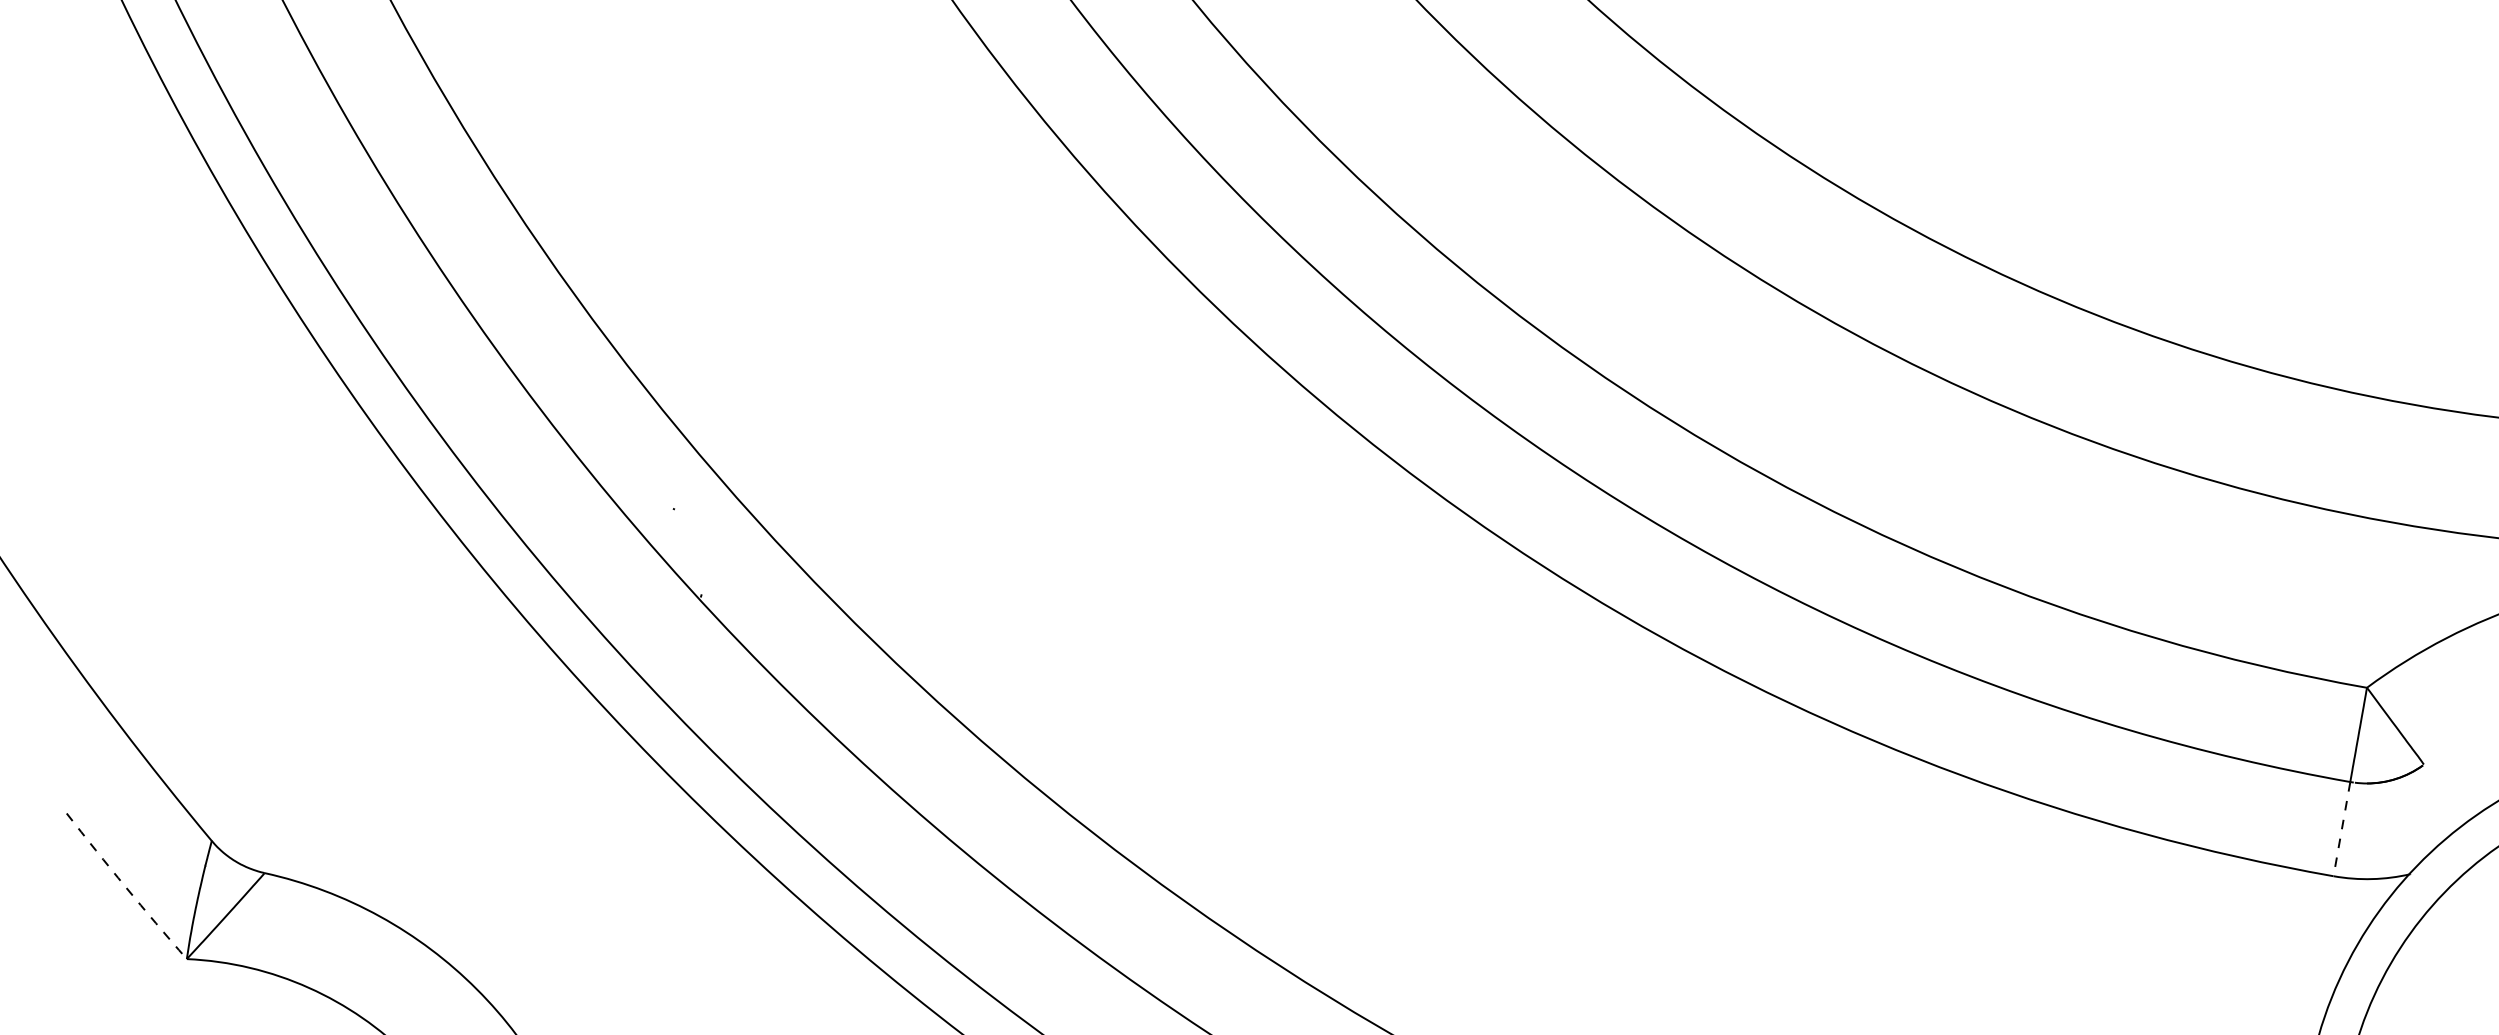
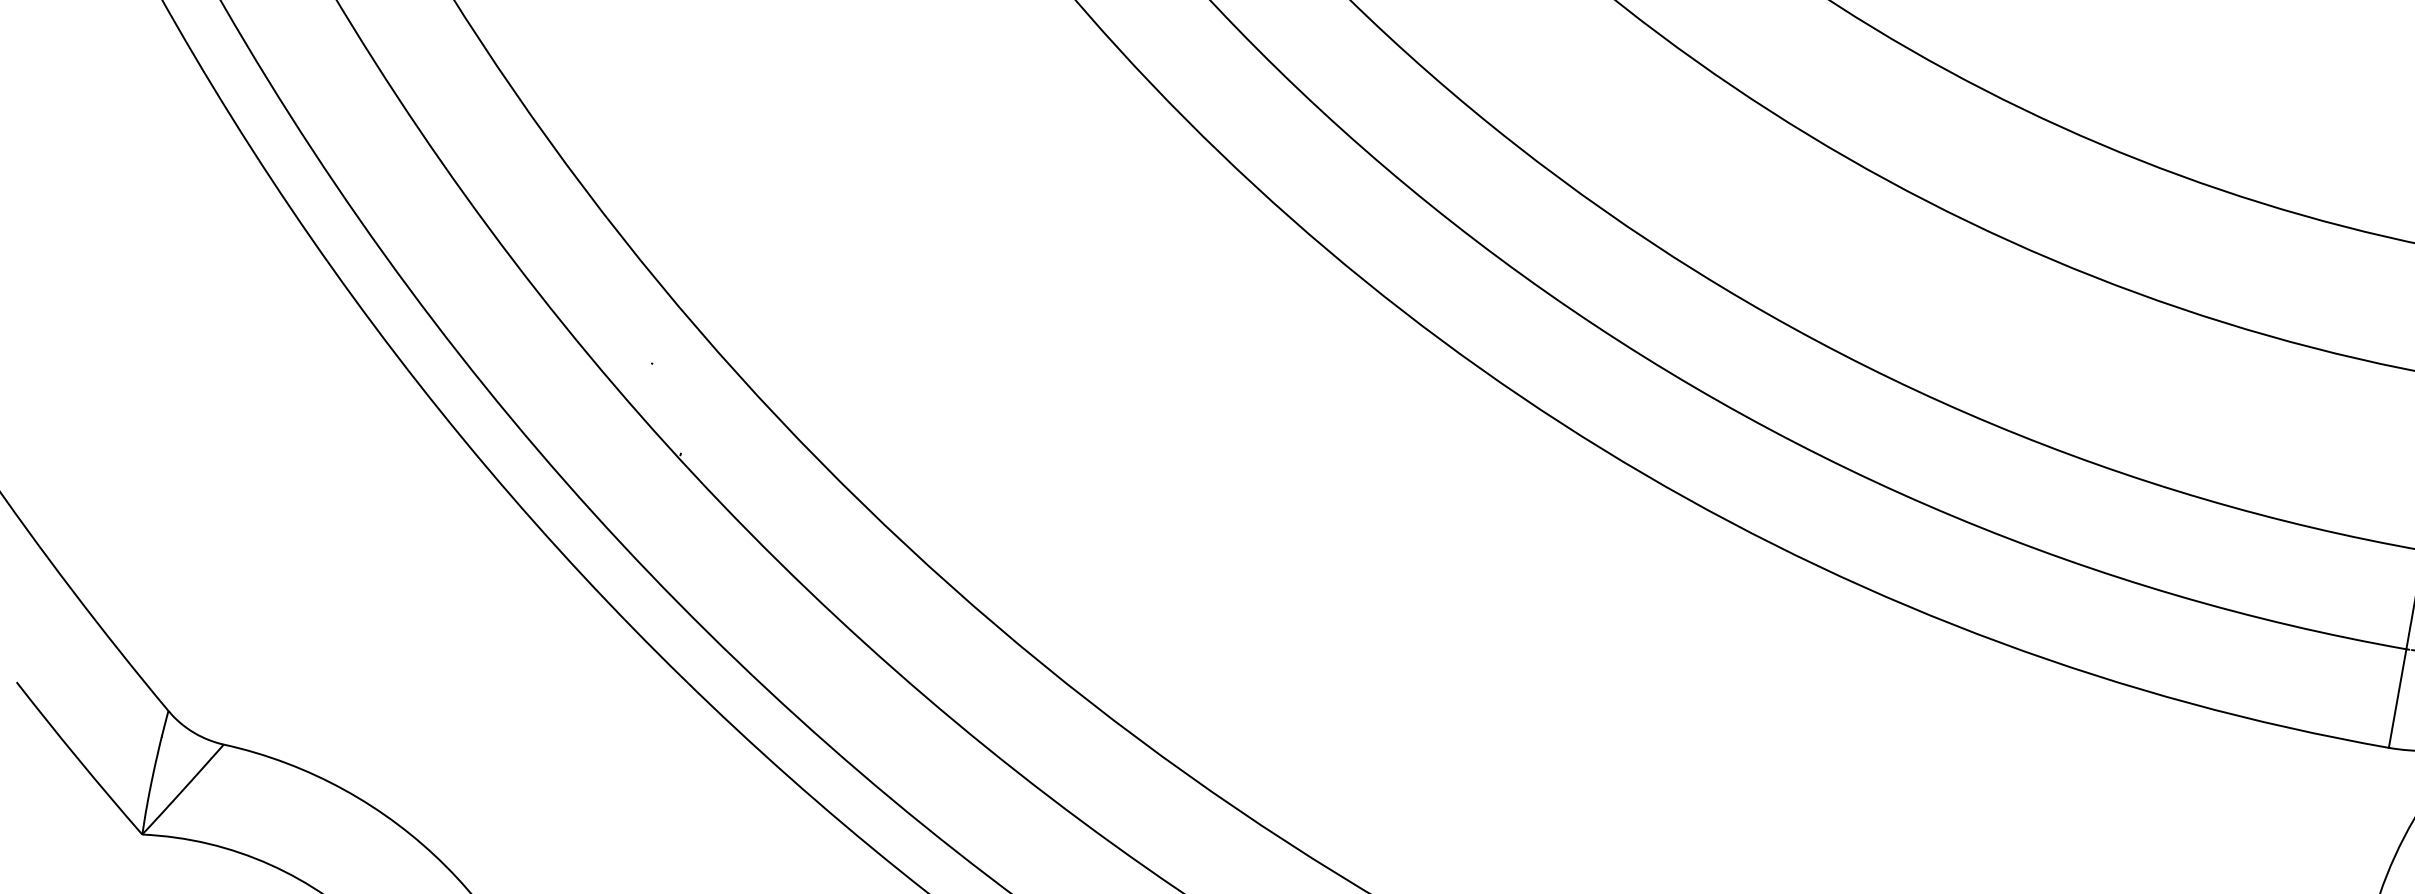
line: (2341, 829) -> (2397, 698), dashed -> solid
arc: (125, 887) -> (78, 759), dashed -> solid

